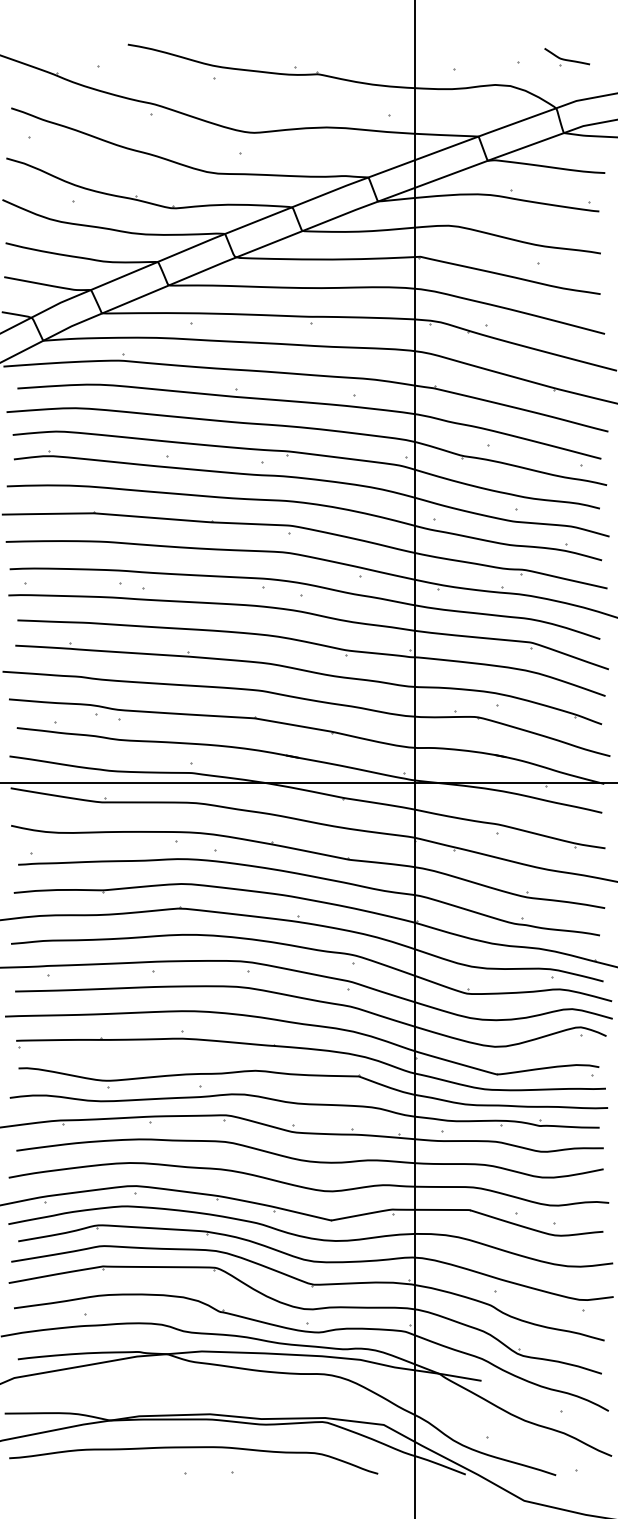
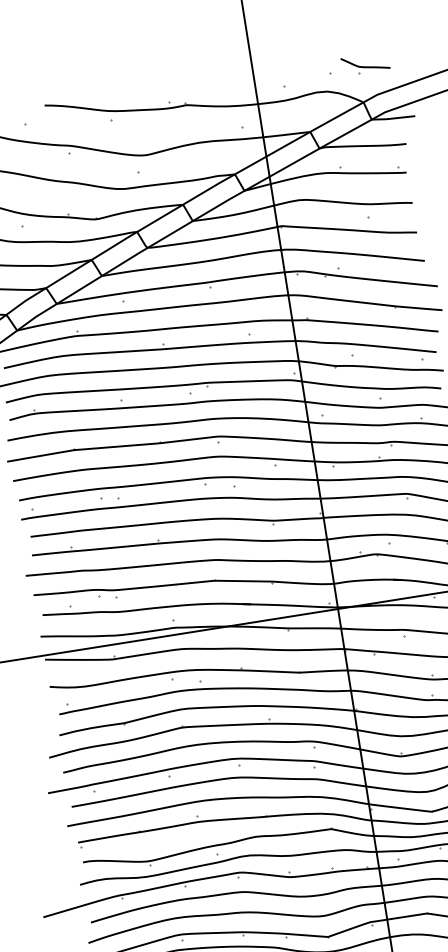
part: (566, 56) -> (364, 63), size x1.43

